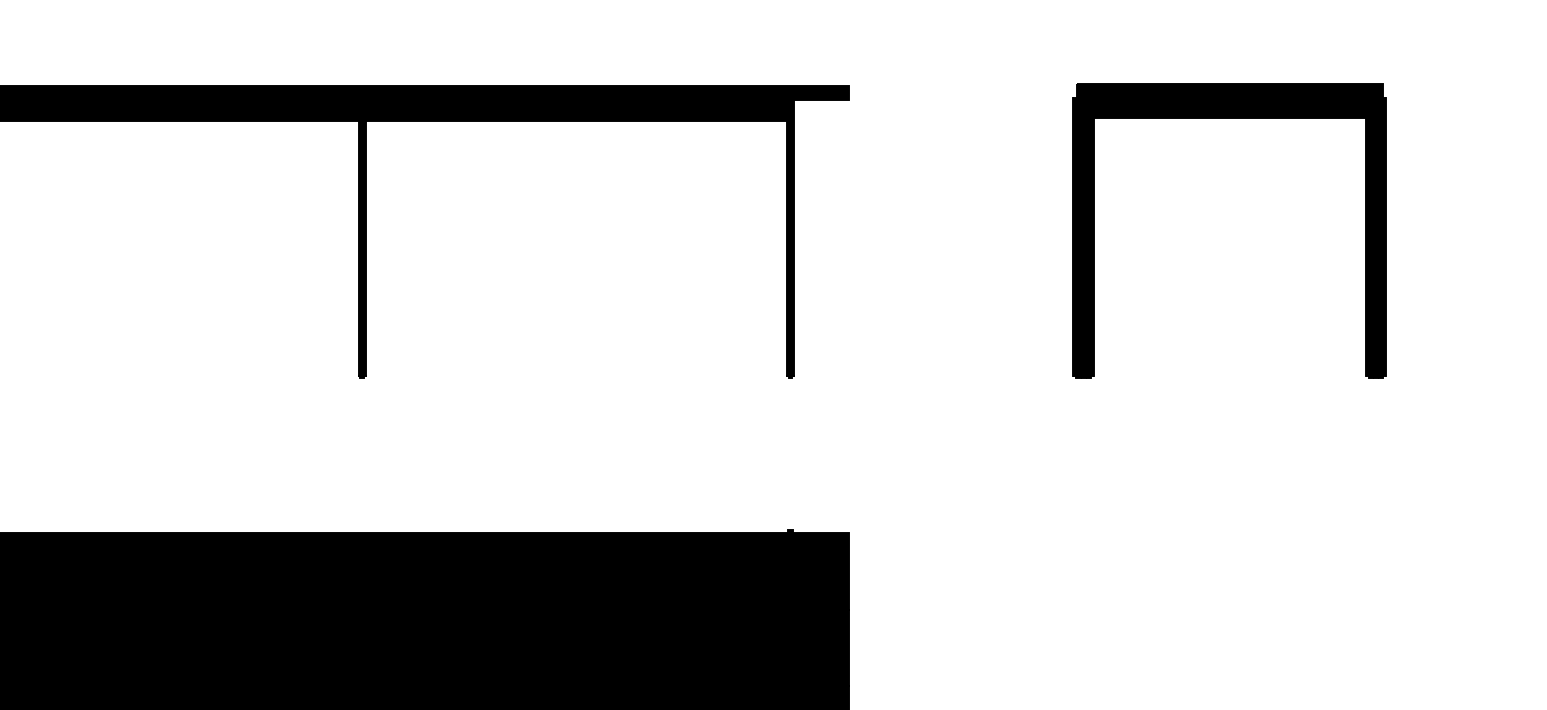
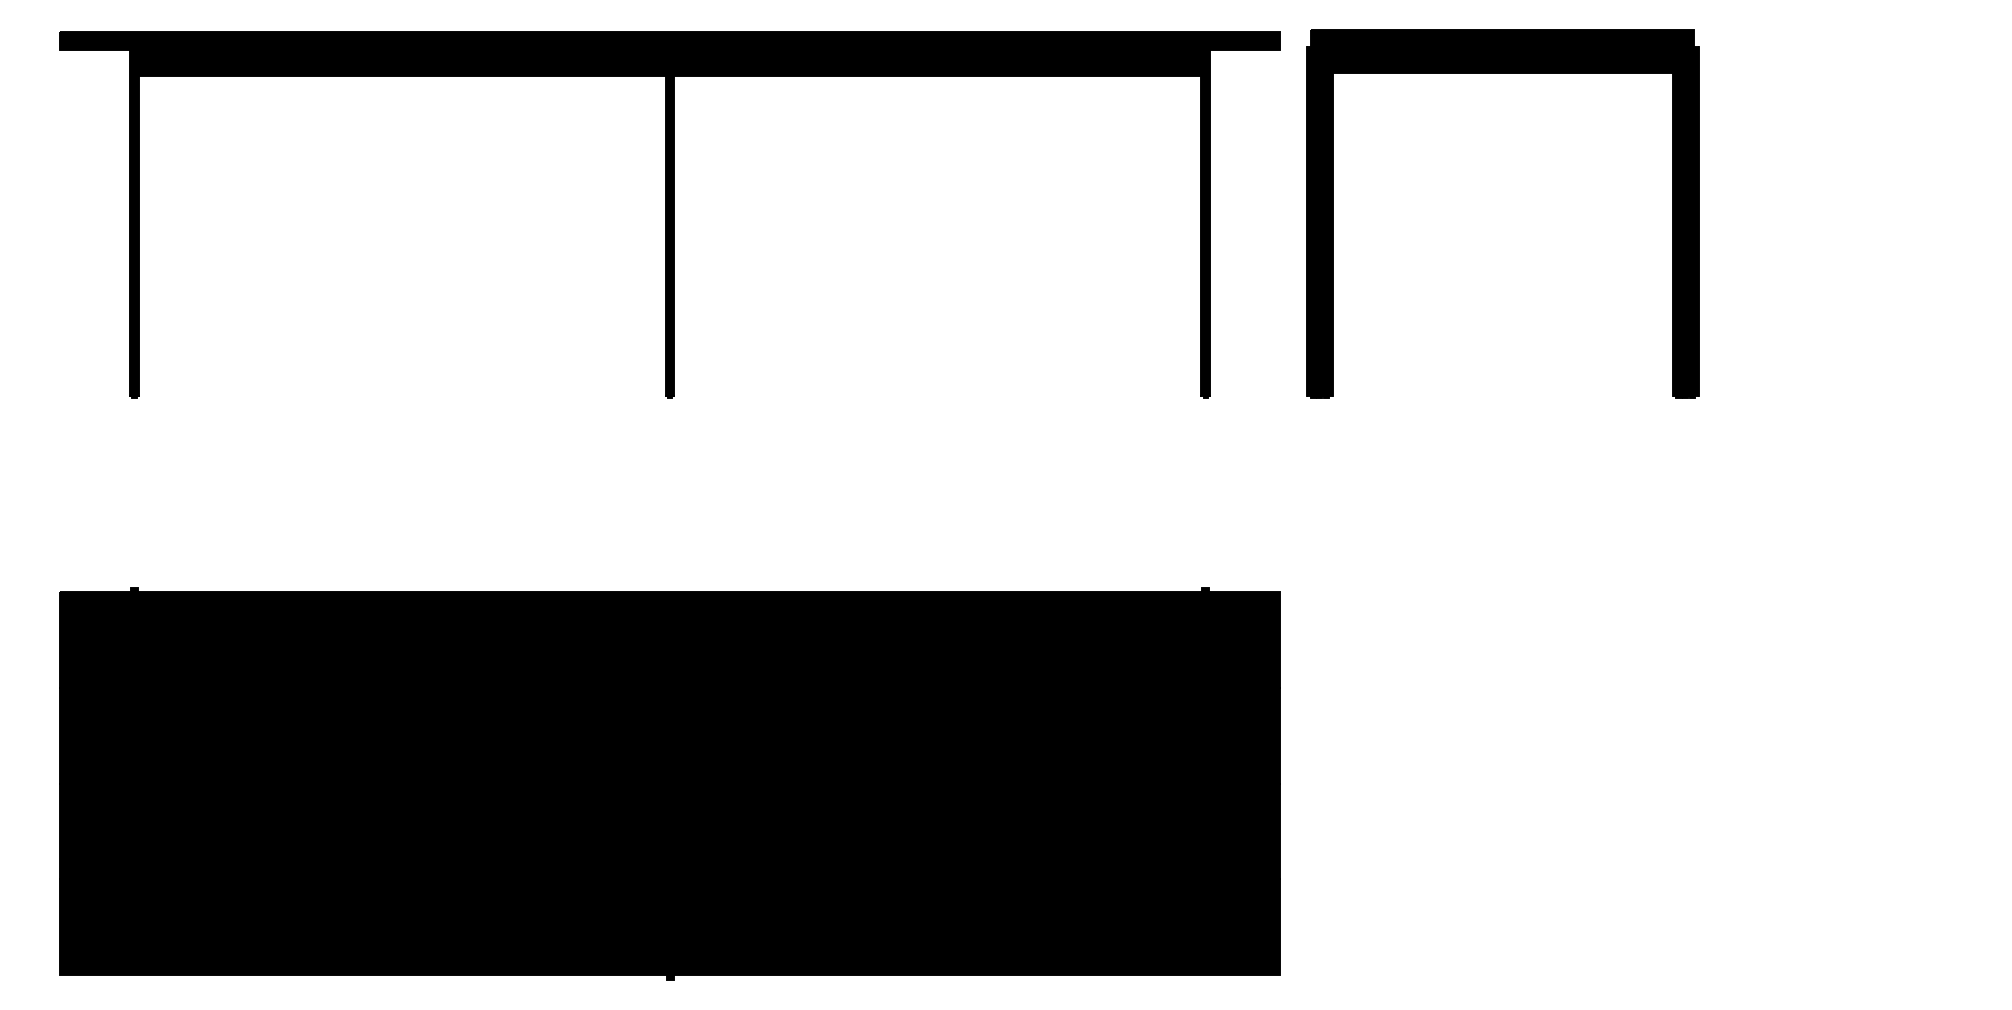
part: (1229, 118) -> (1502, 73), moved

